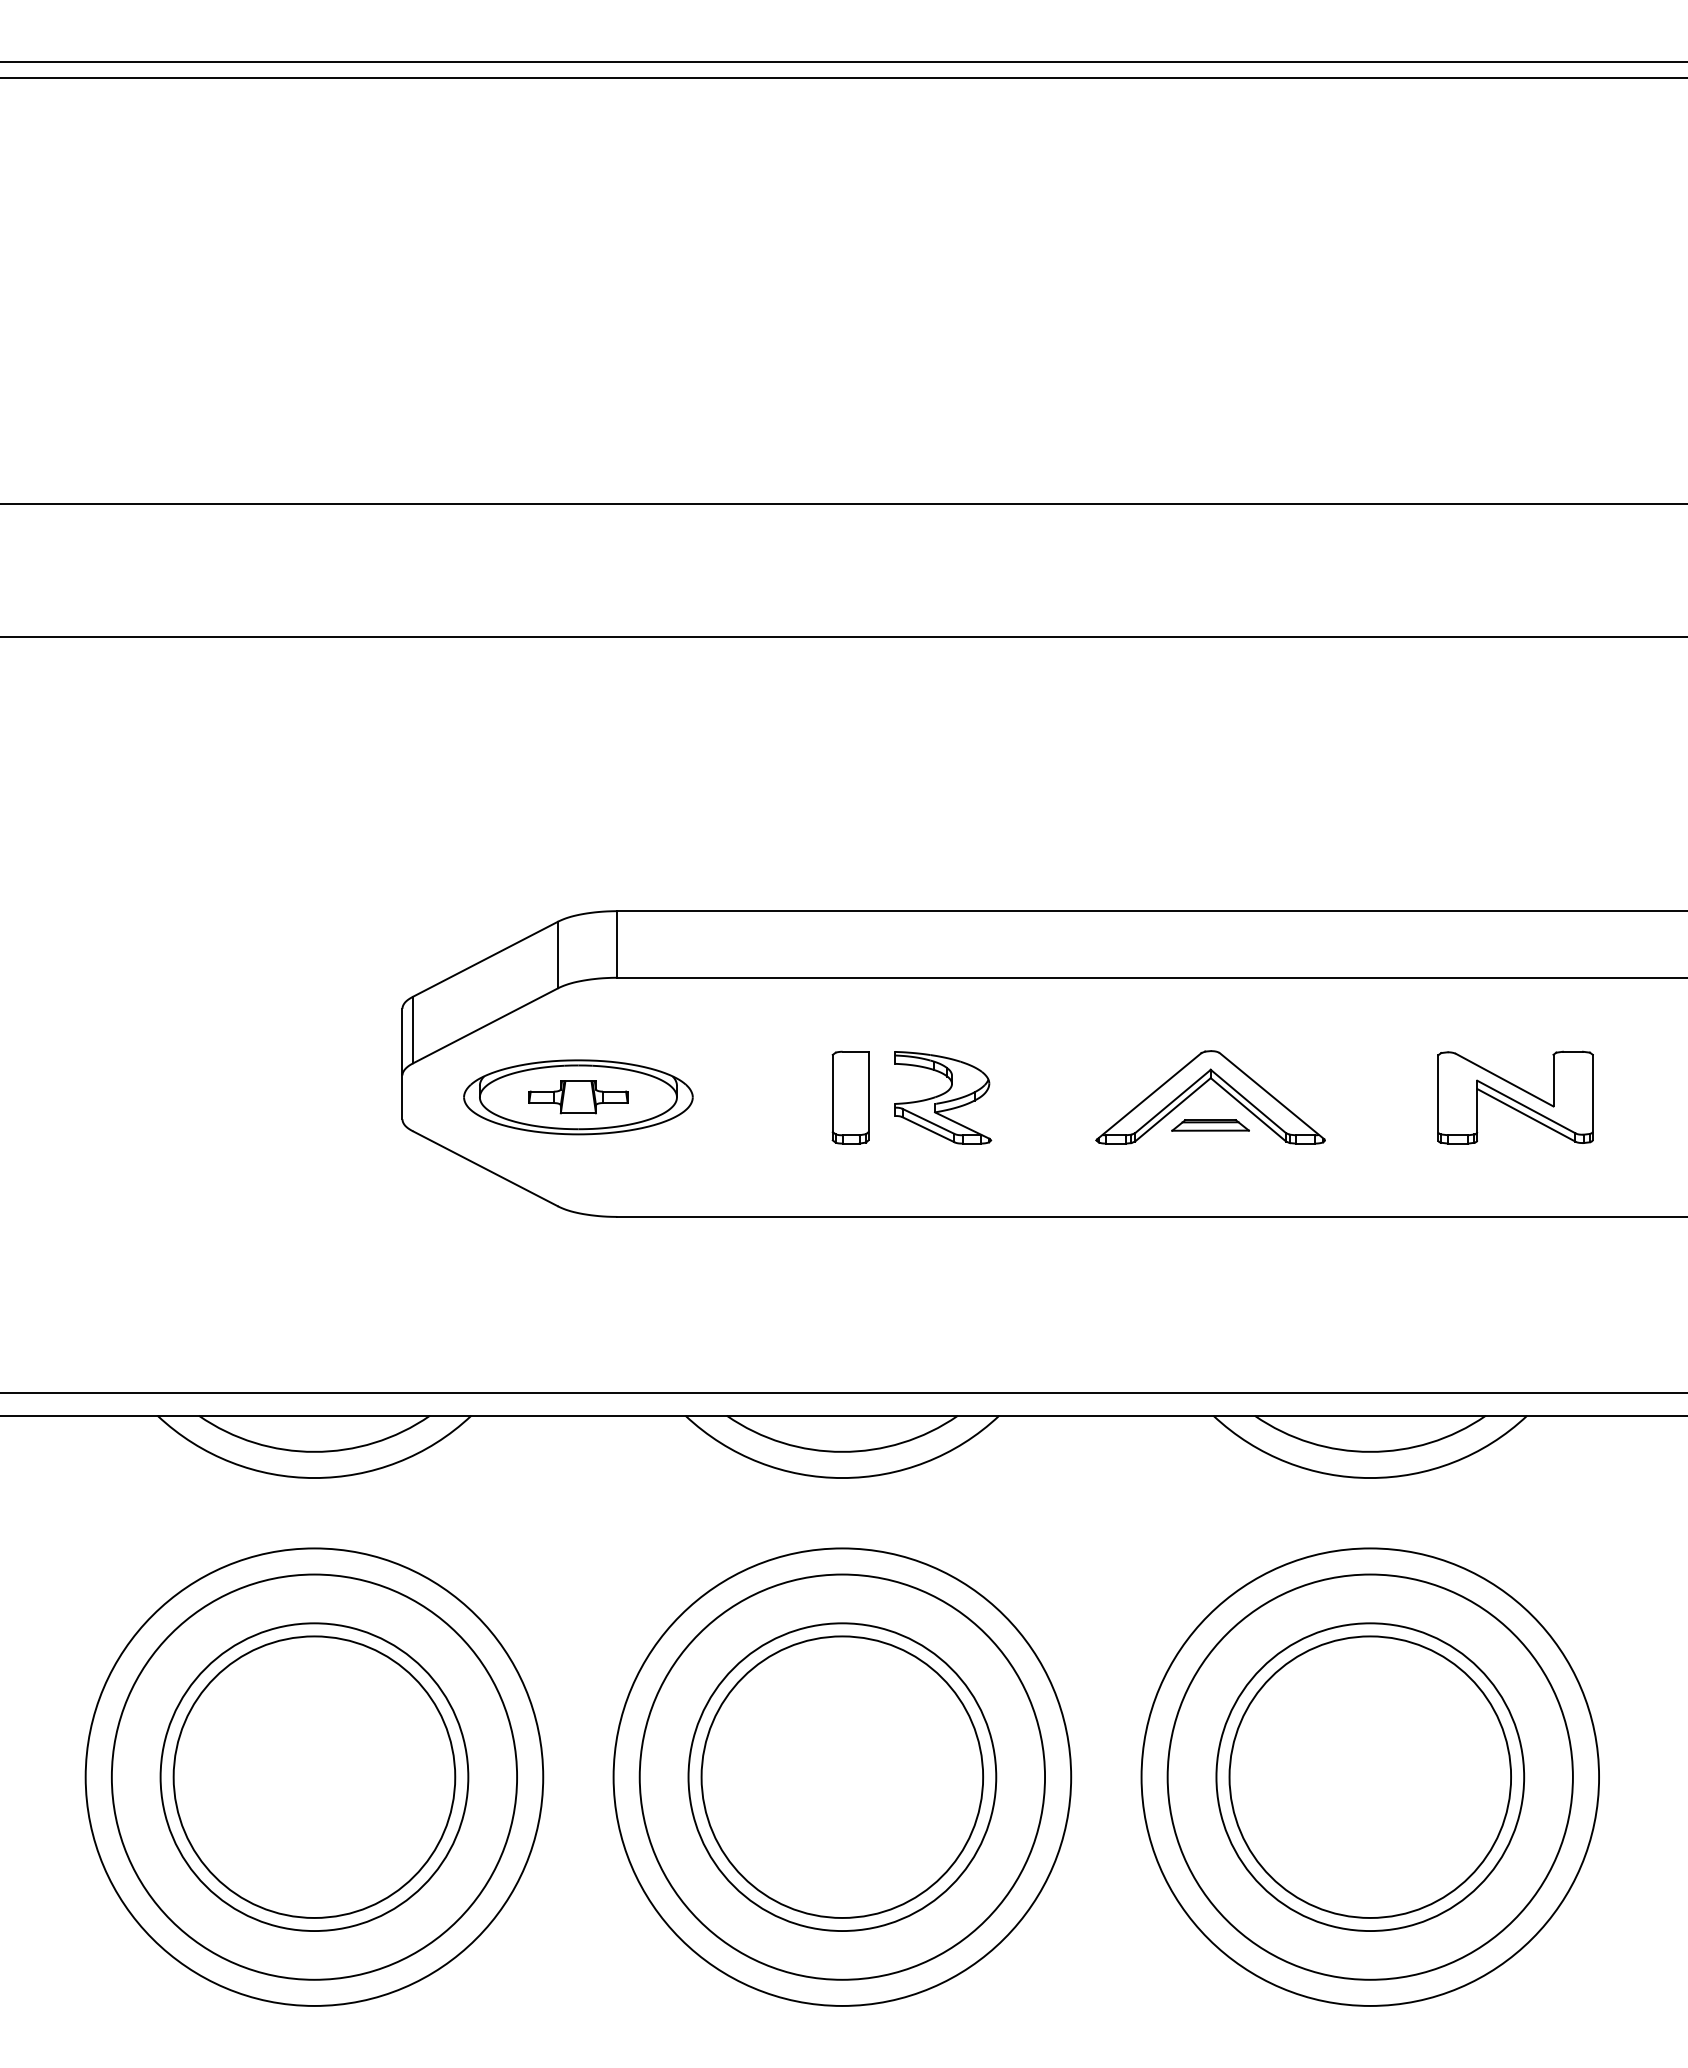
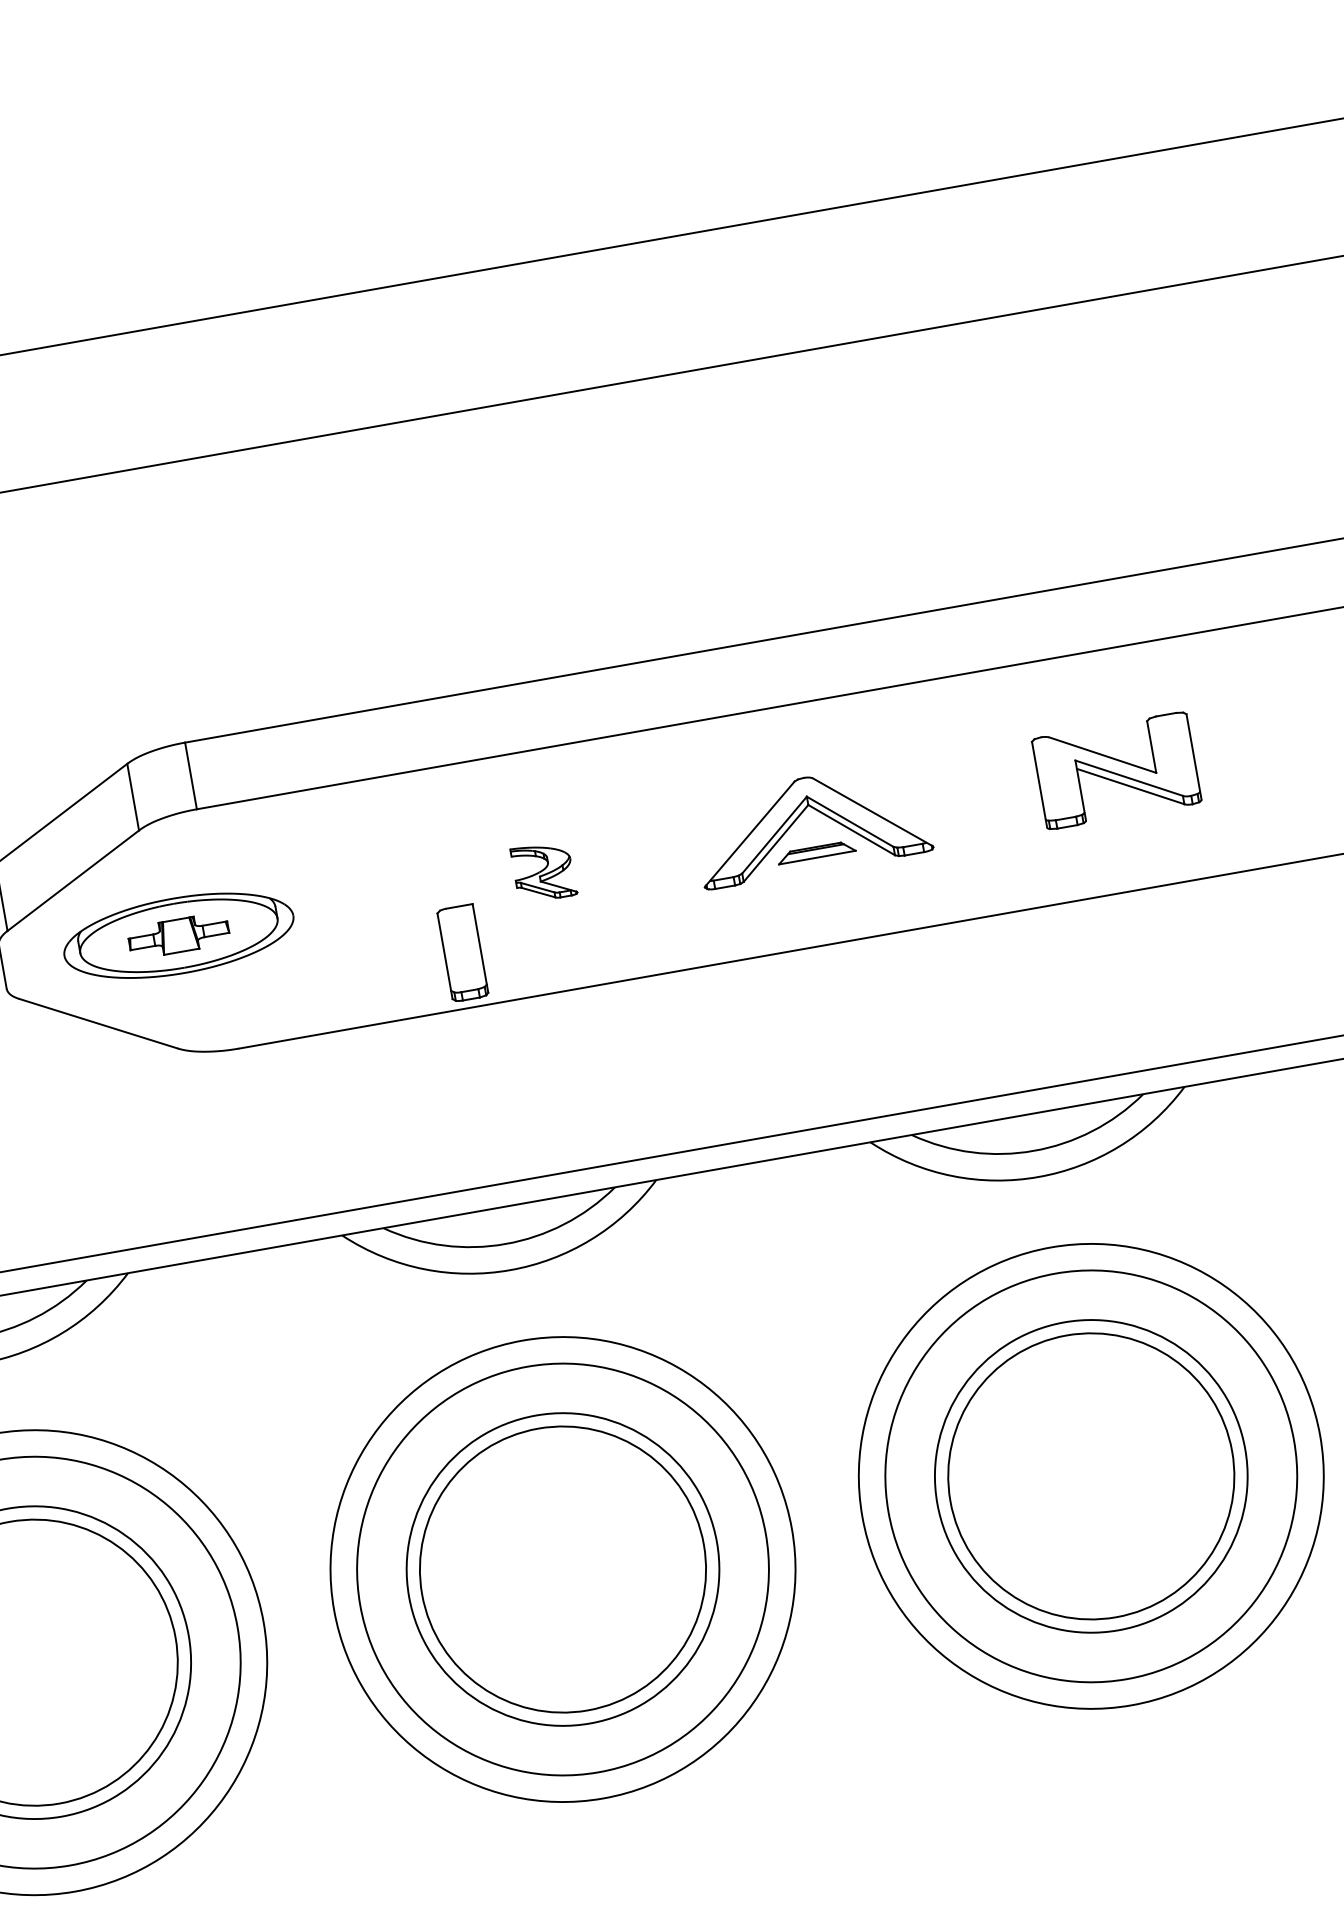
part: (850, 1097) -> (462, 953), moved
part: (943, 1097) -> (544, 871), size x0.6

